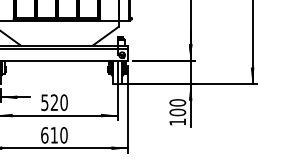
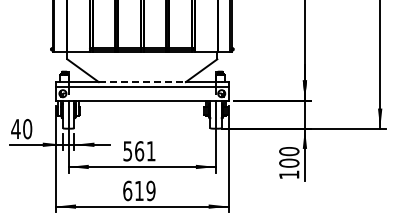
line: (56, 46) -> (142, 82), solid -> dashed
text: (59, 102) -> (145, 151), 520 -> 561
text: (63, 135) -> (150, 191), 610 -> 619

